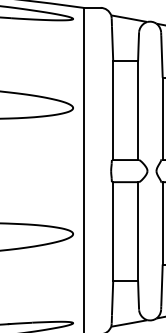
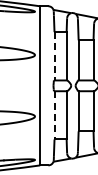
line: (113, 110) -> (54, 56), solid -> dashed
line: (113, 231) -> (54, 115), solid -> dashed

